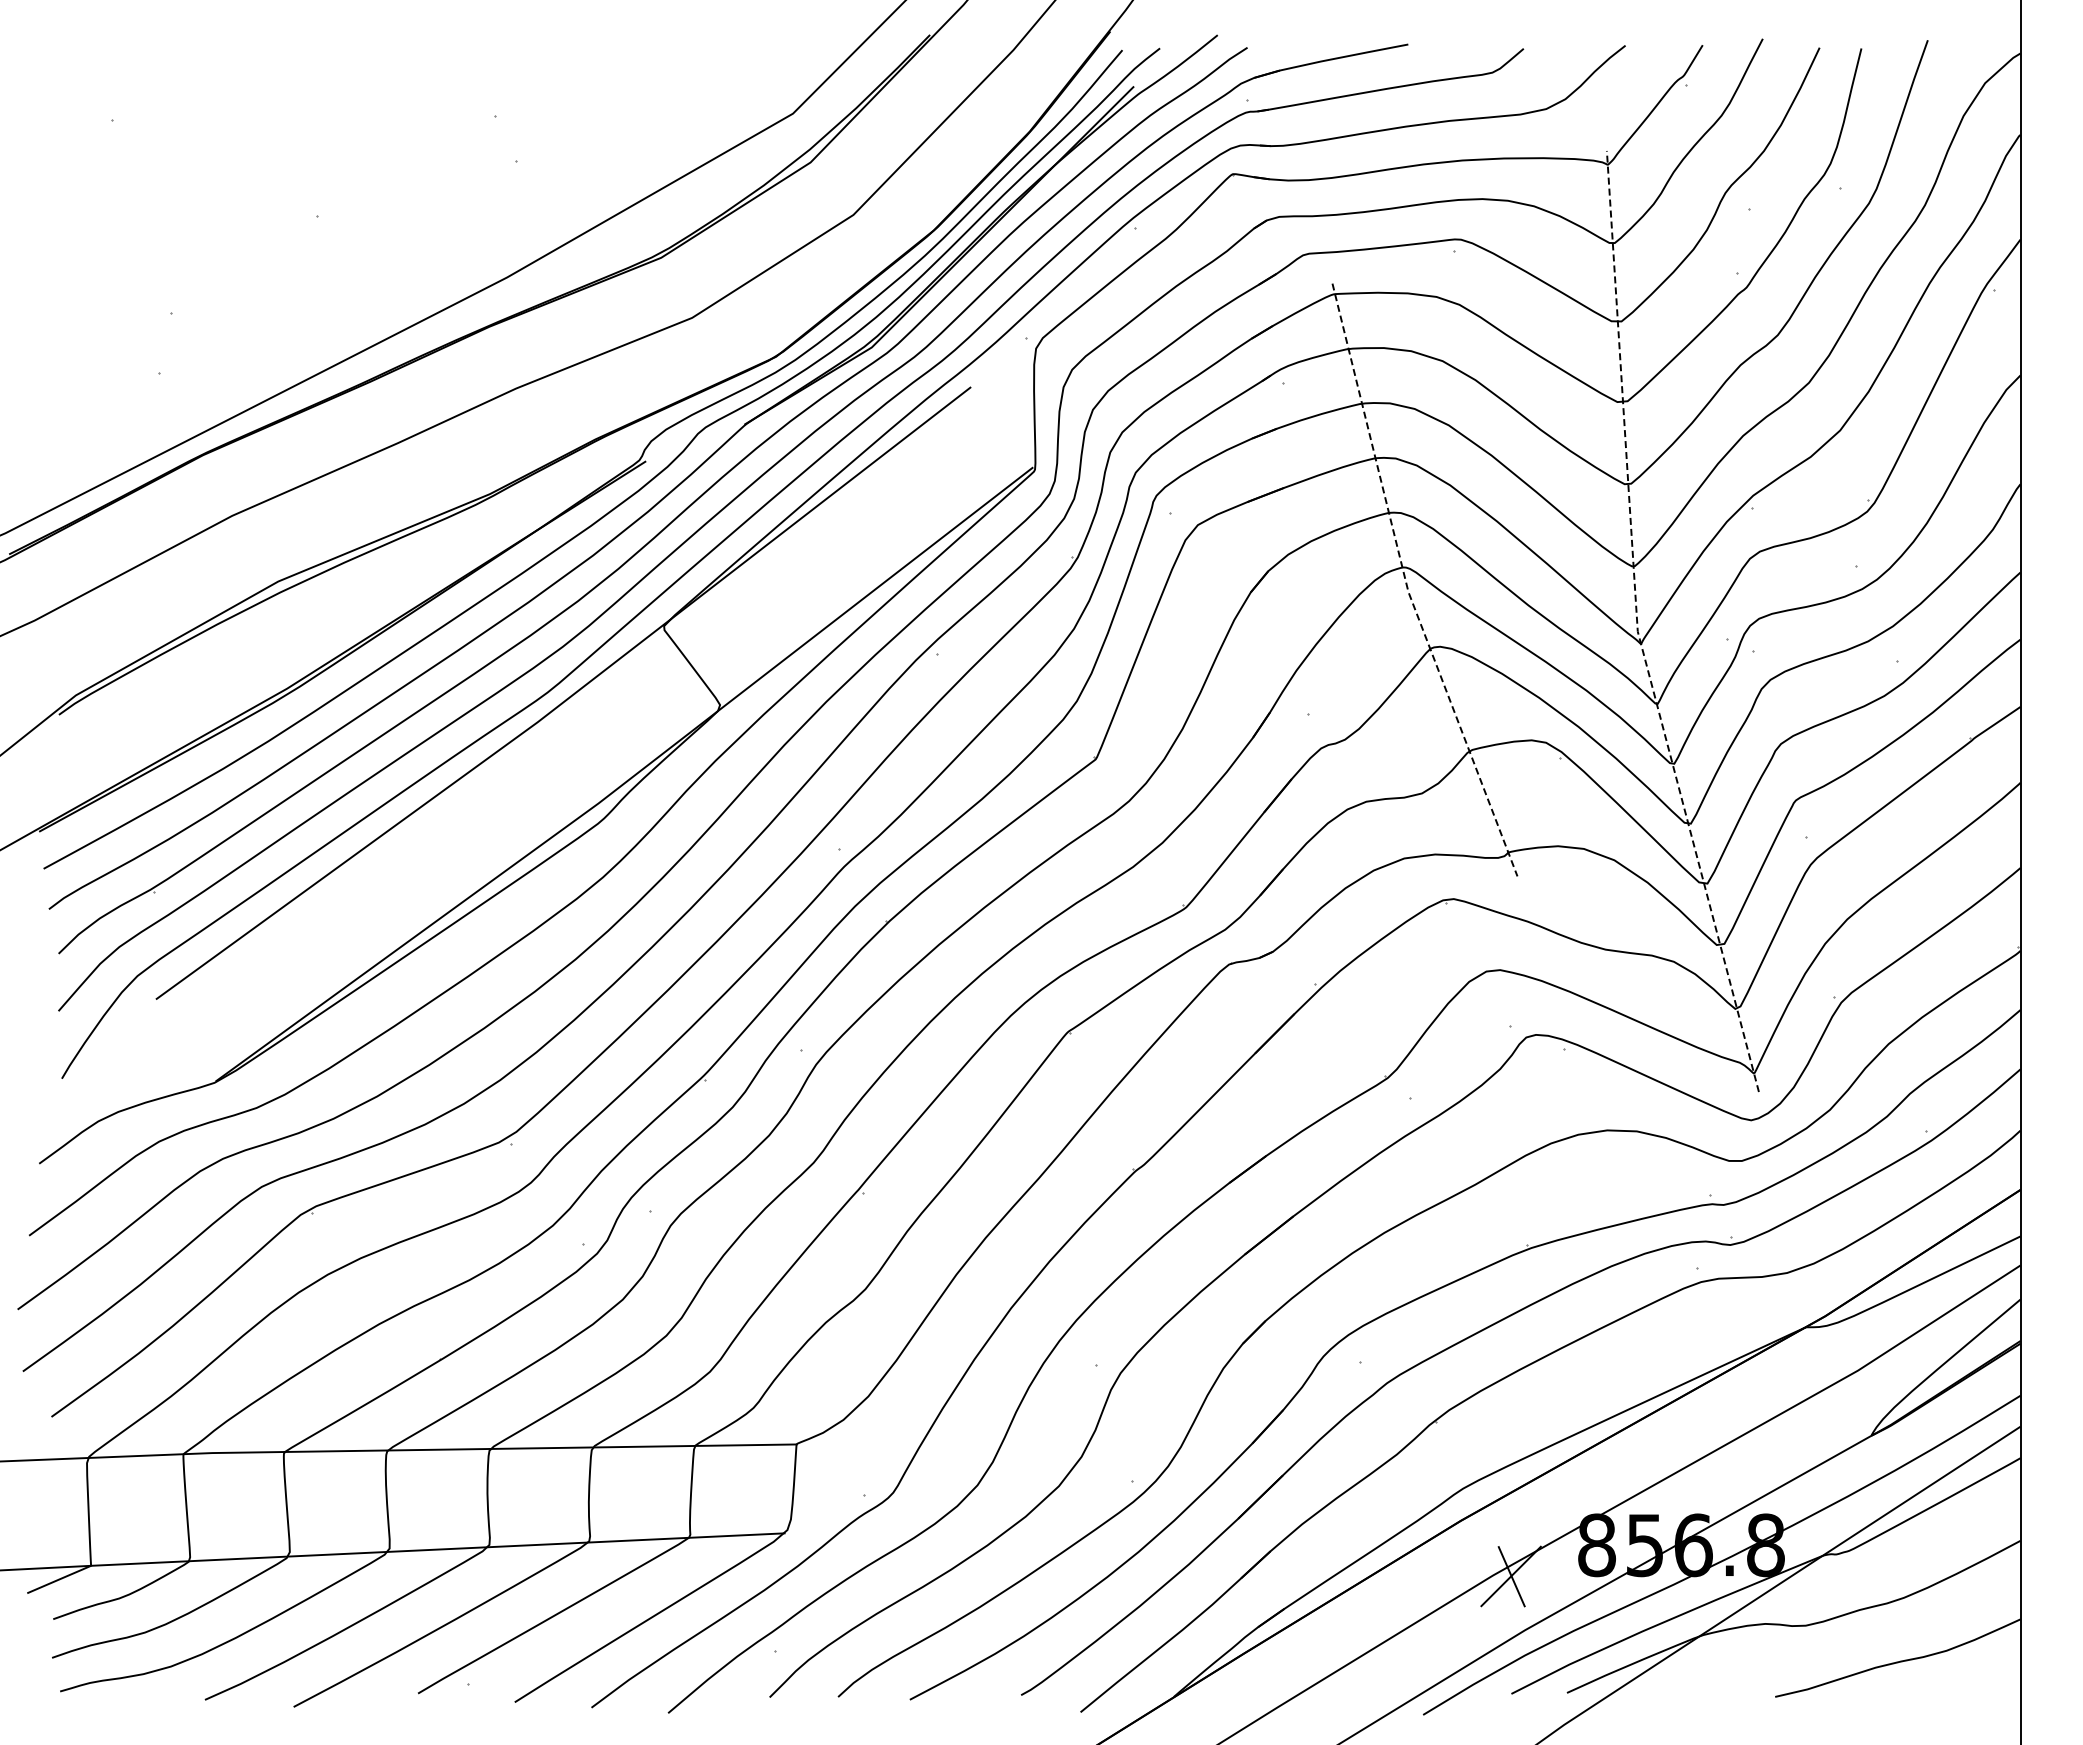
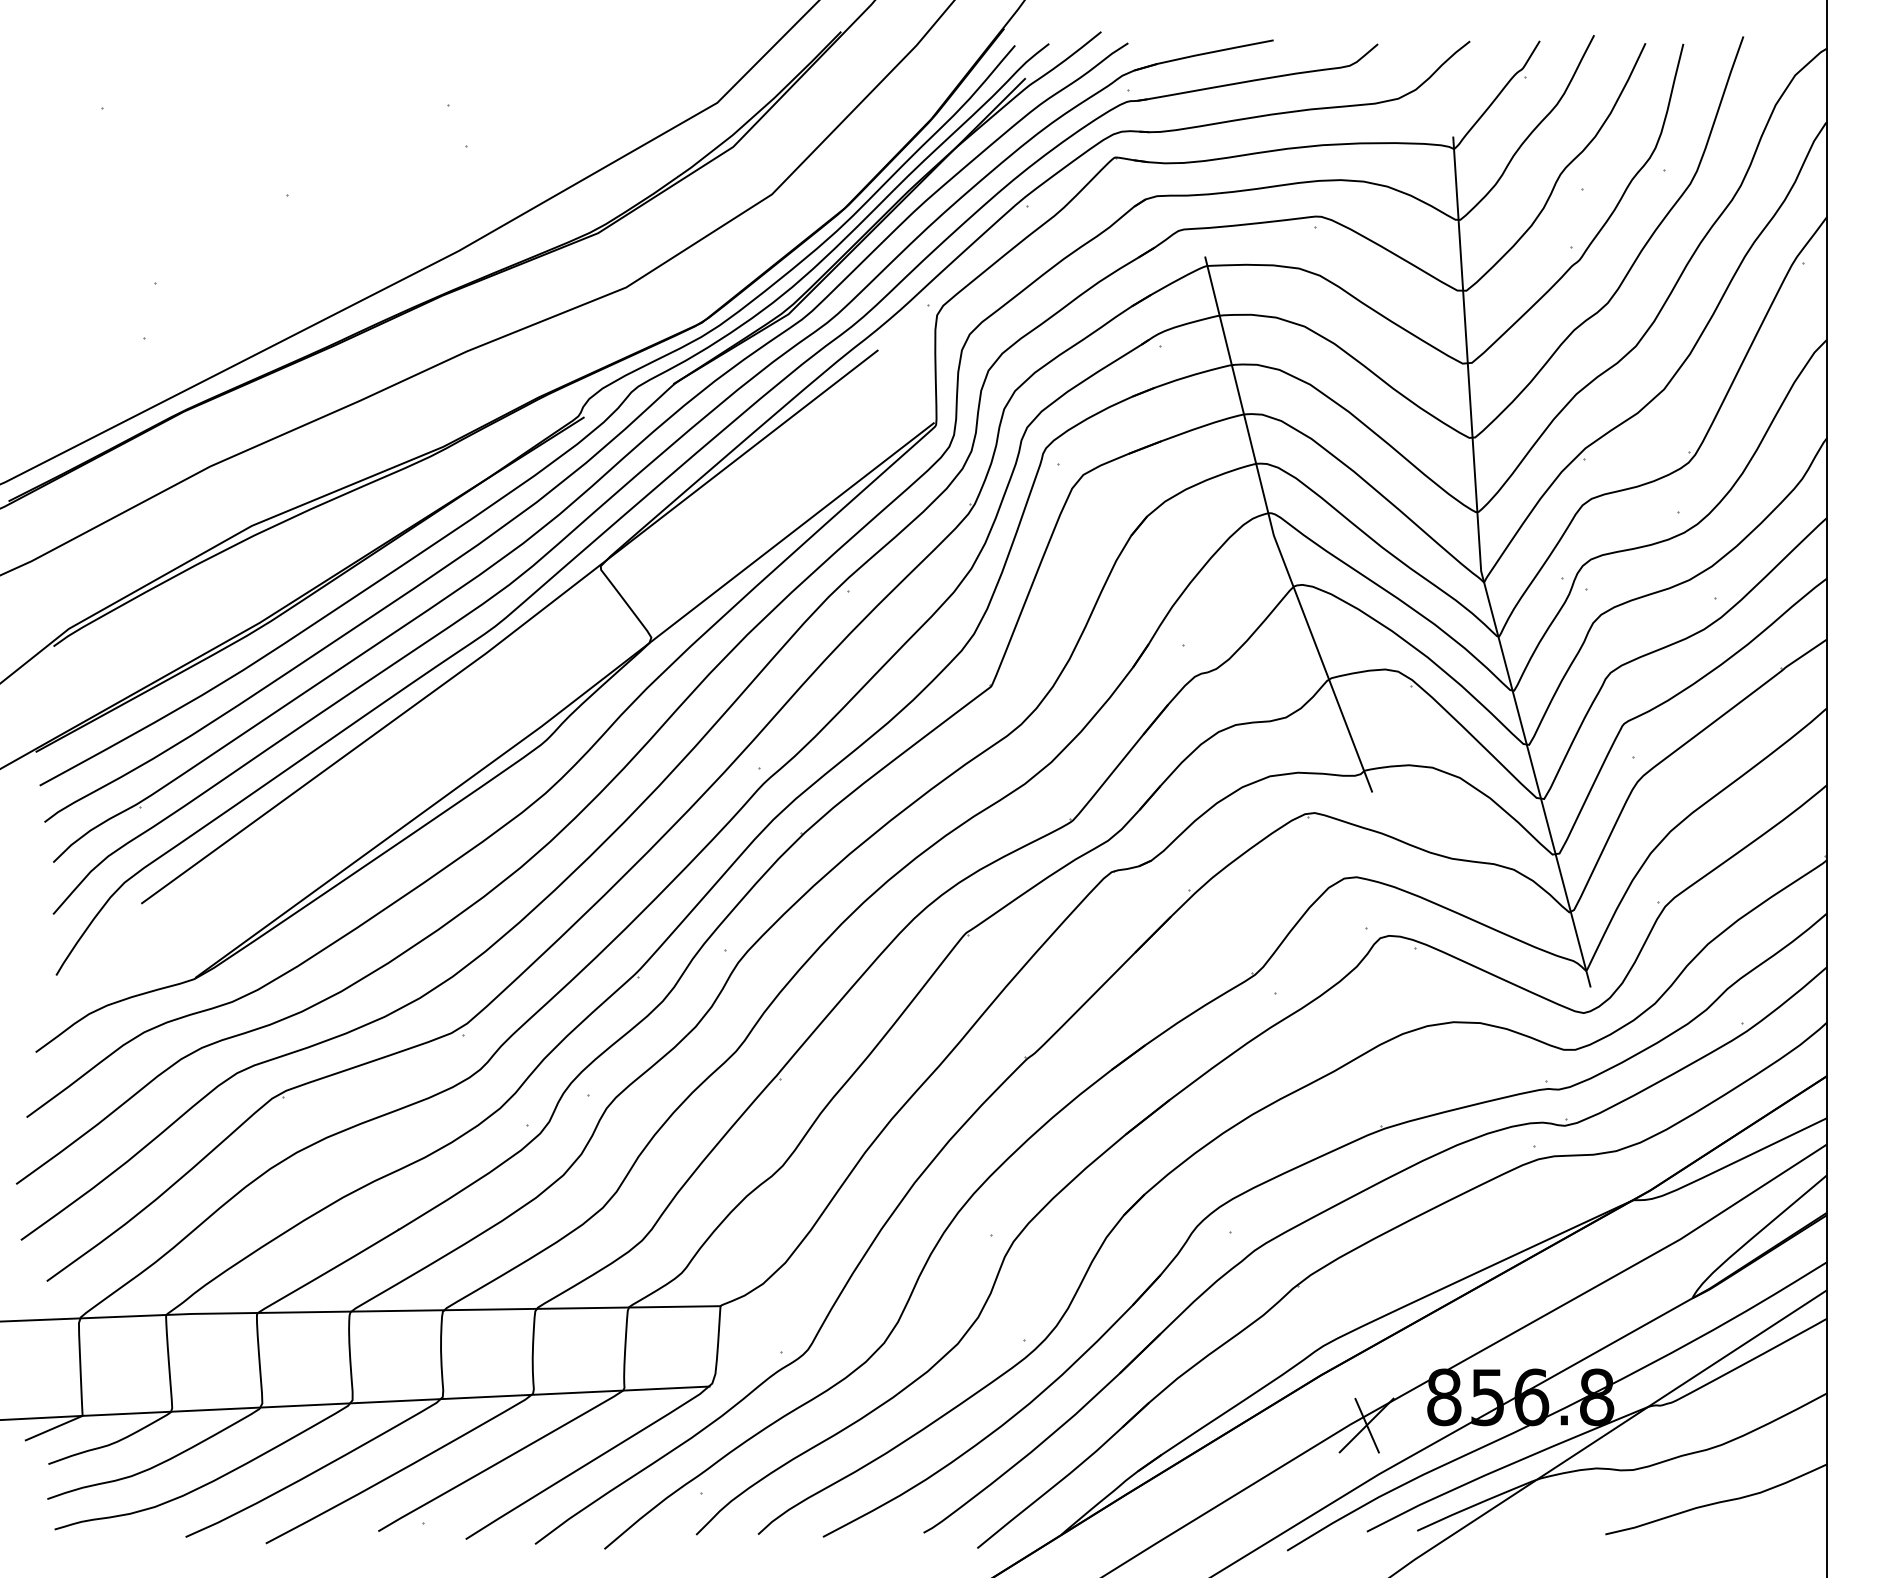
line: (1407, 586) -> (1272, 530), dashed -> solid
line: (1637, 629) -> (1480, 569), dashed -> solid

